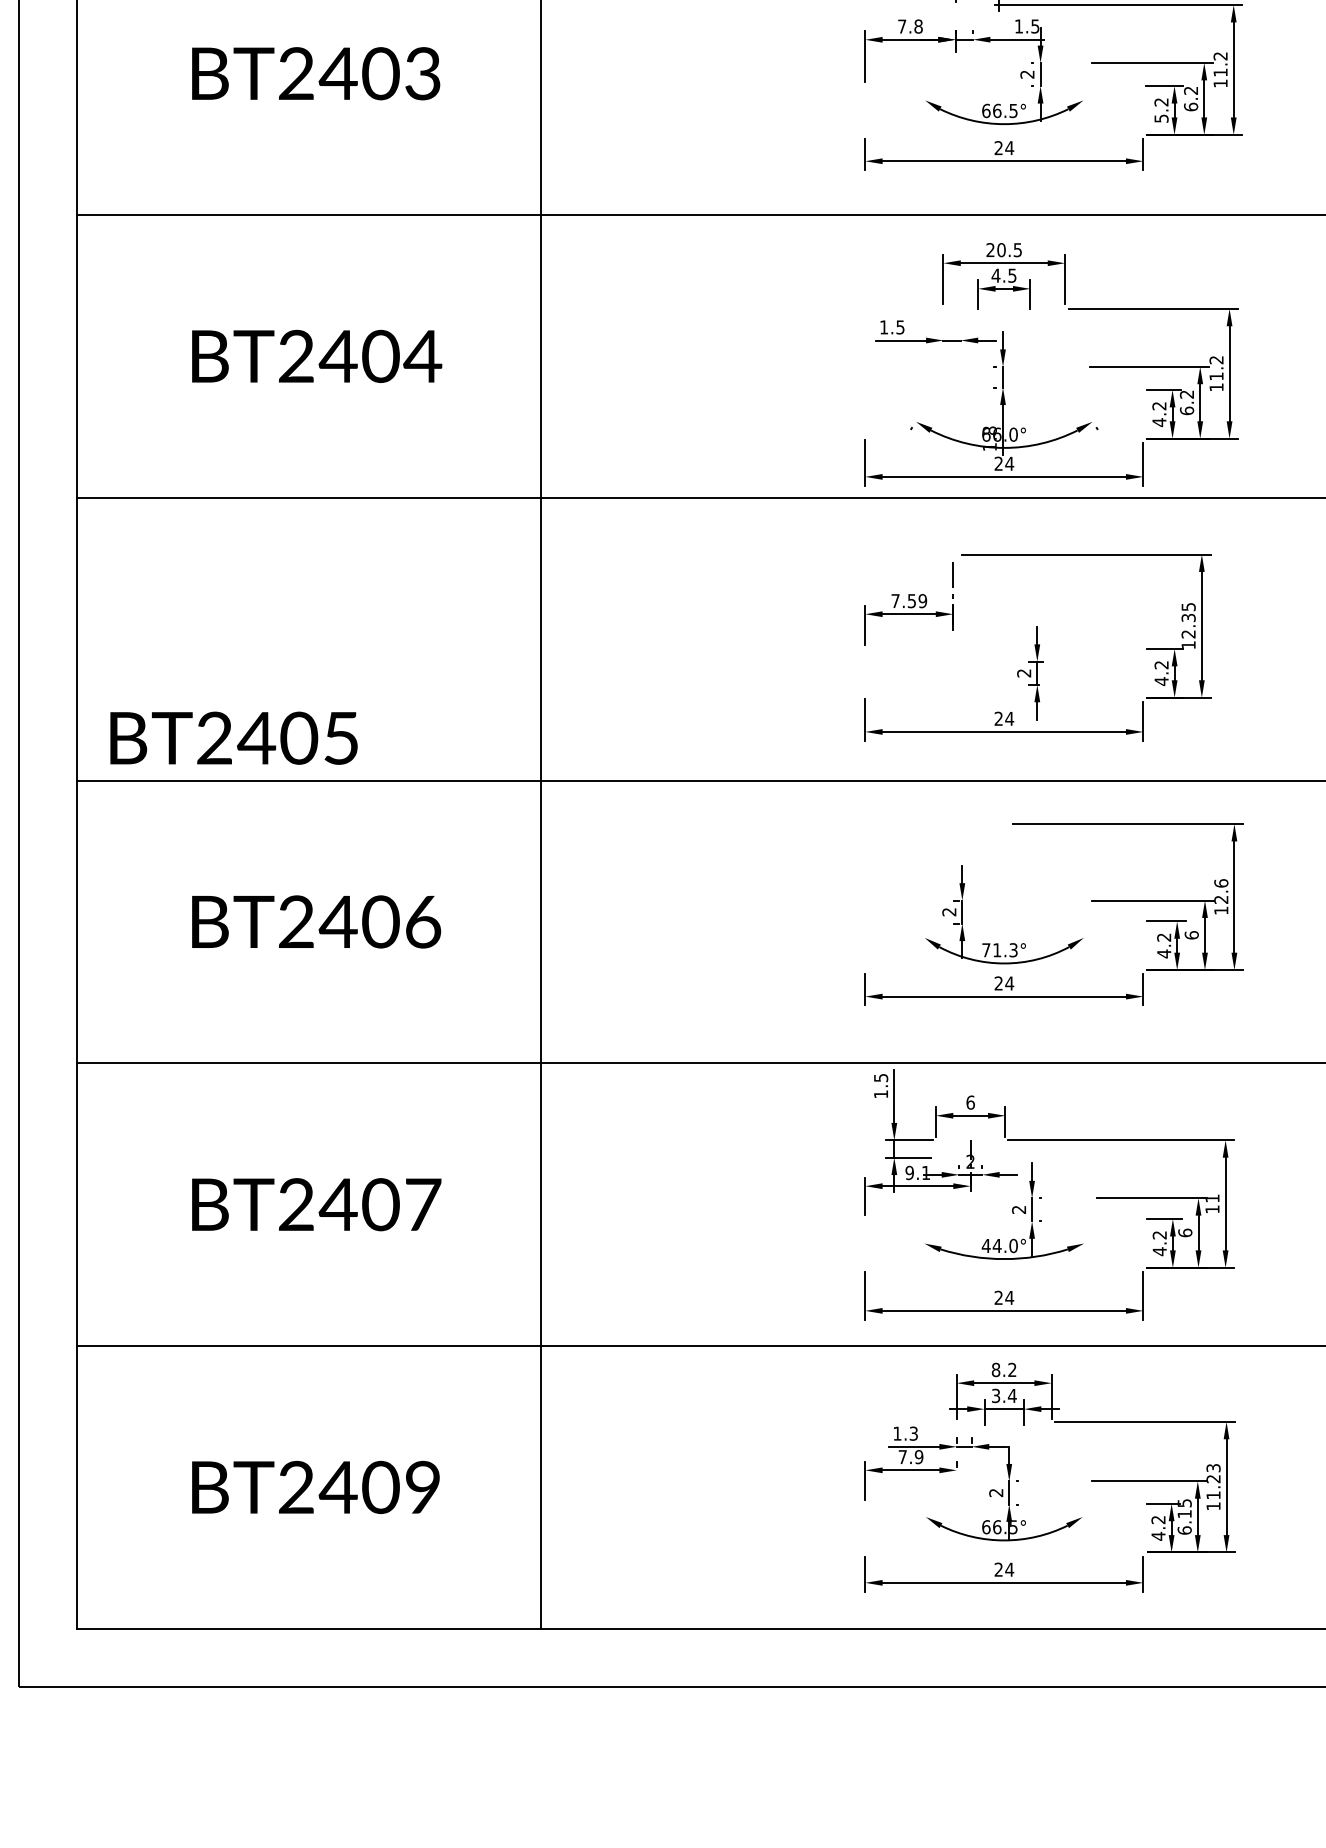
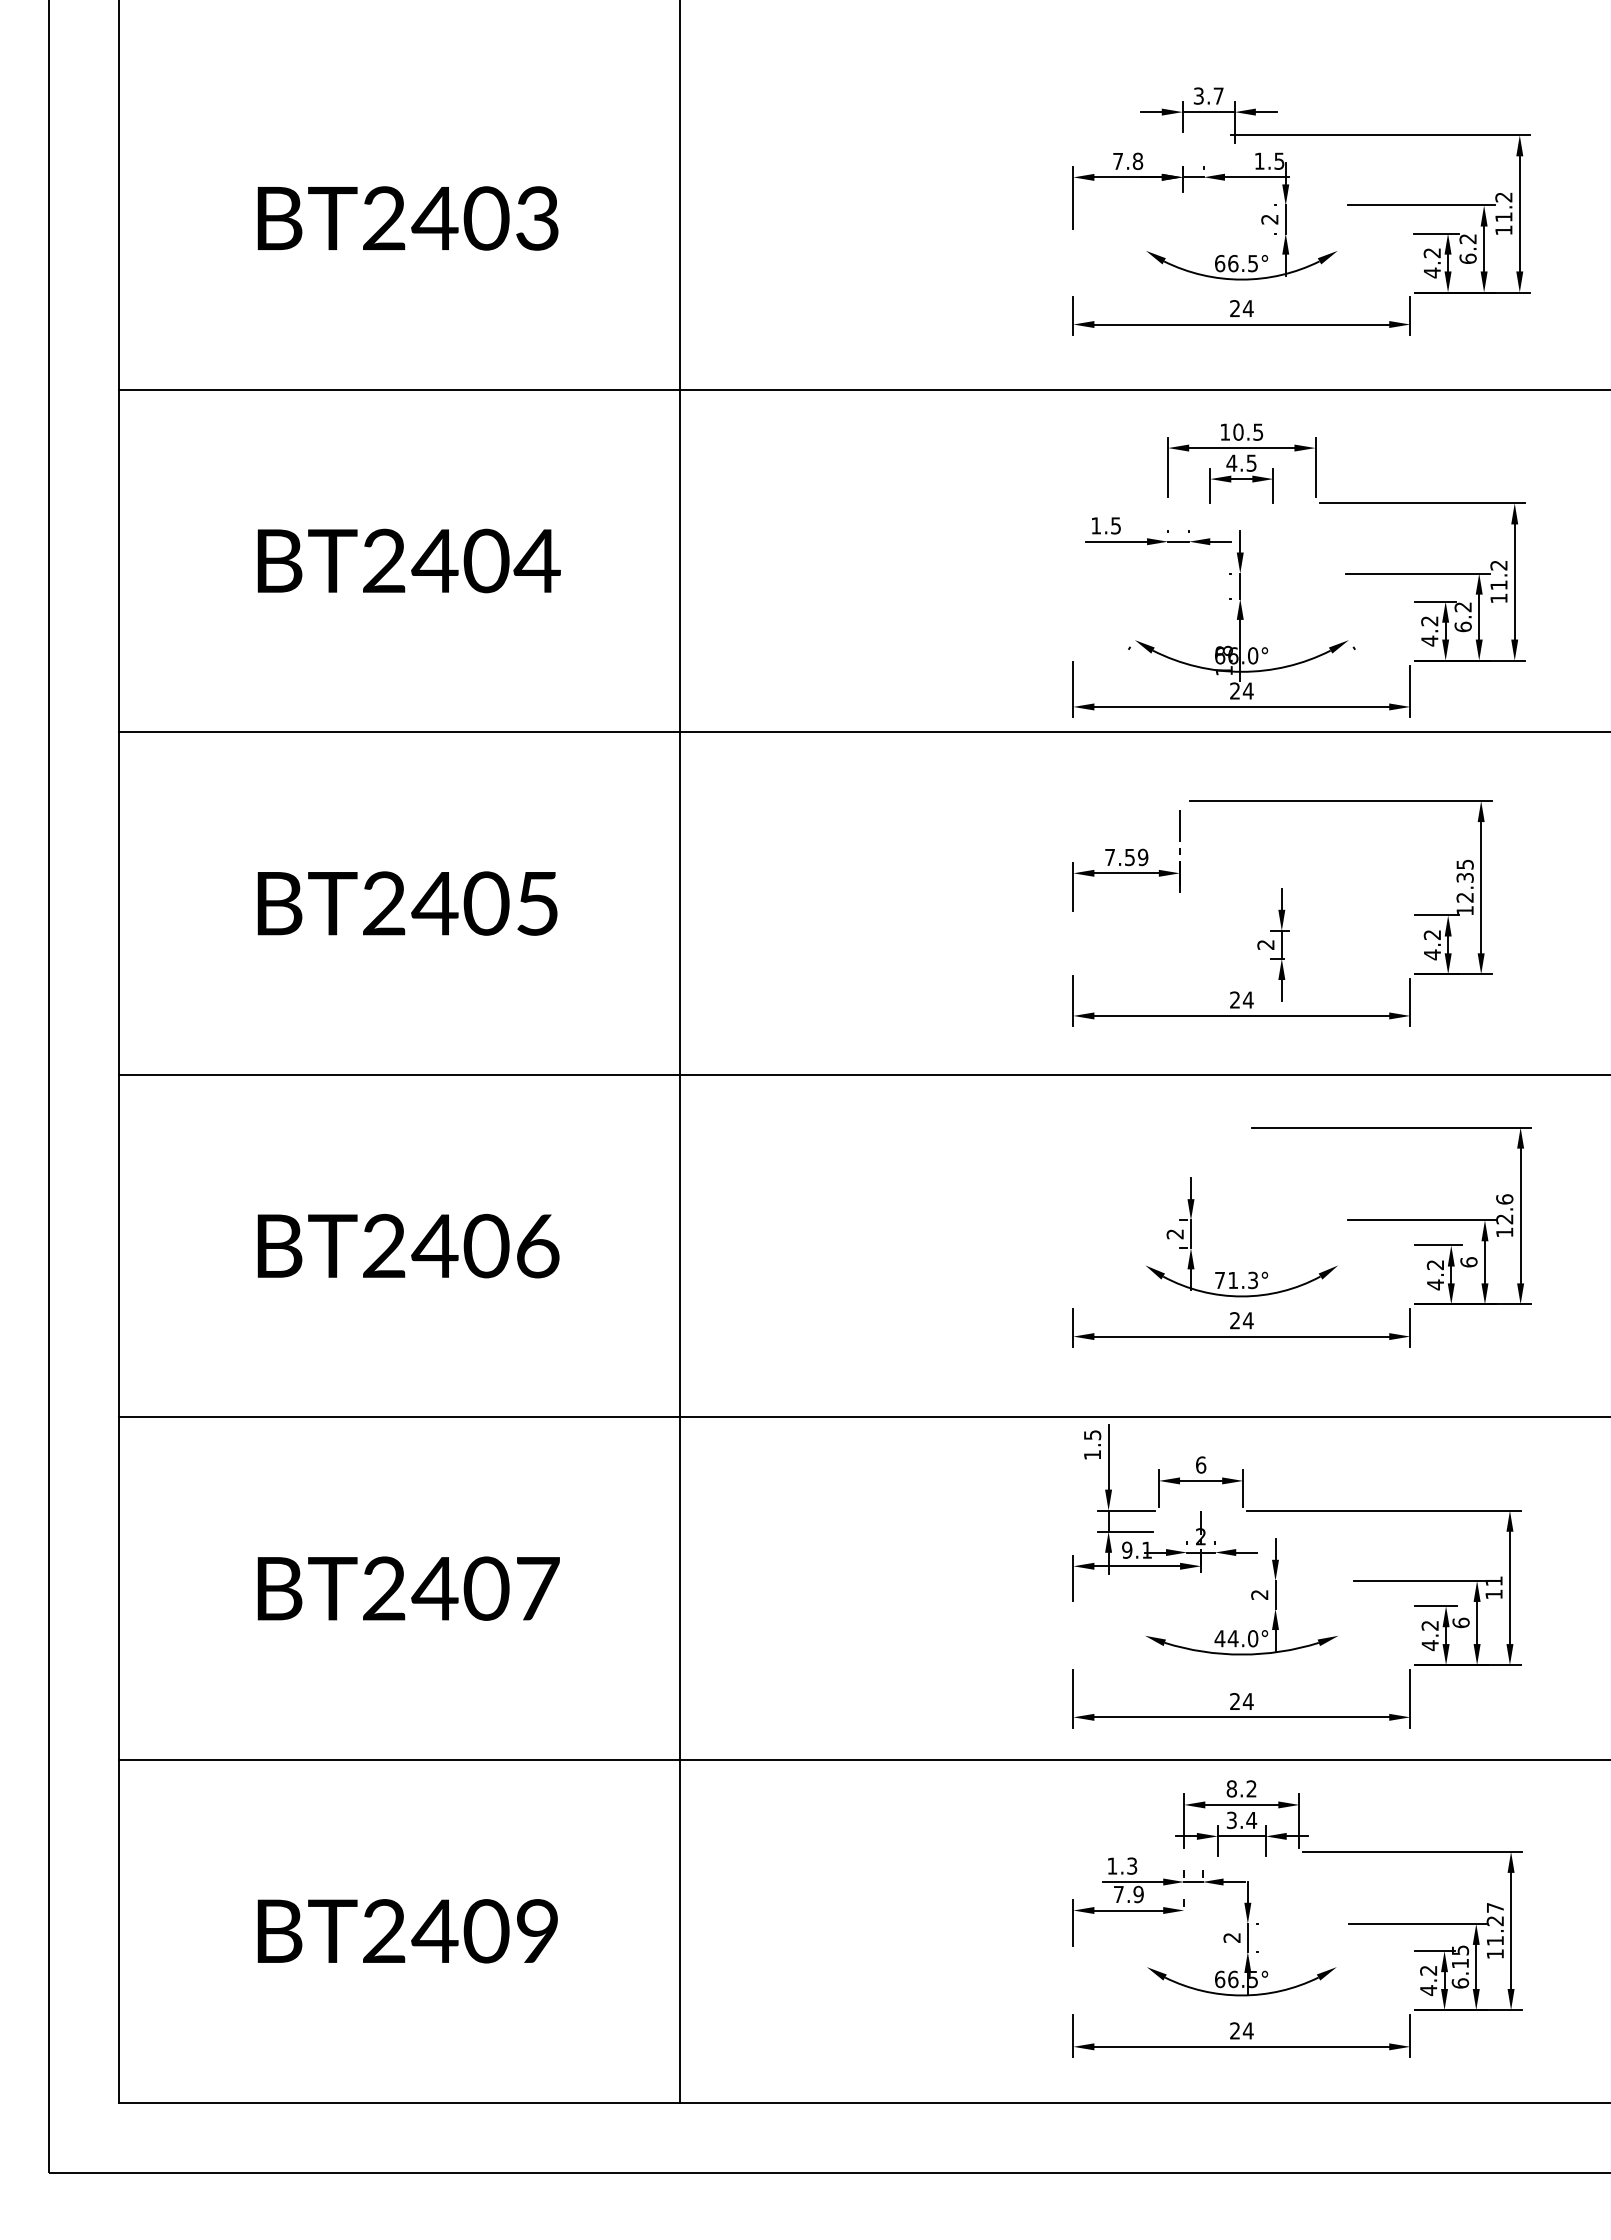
text: (1161, 118) -> (1432, 272), 5.2 -> 4.2
text: (989, 249) -> (1224, 431), 20.5 -> 10.5
text: (233, 738) -> (407, 903), moved
text: (1213, 1467) -> (1495, 1907), 11.23 -> 11.27

